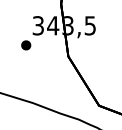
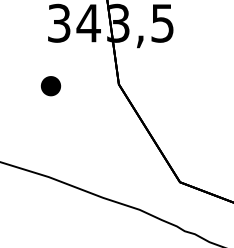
part: (26, 45) -> (51, 86), moved

